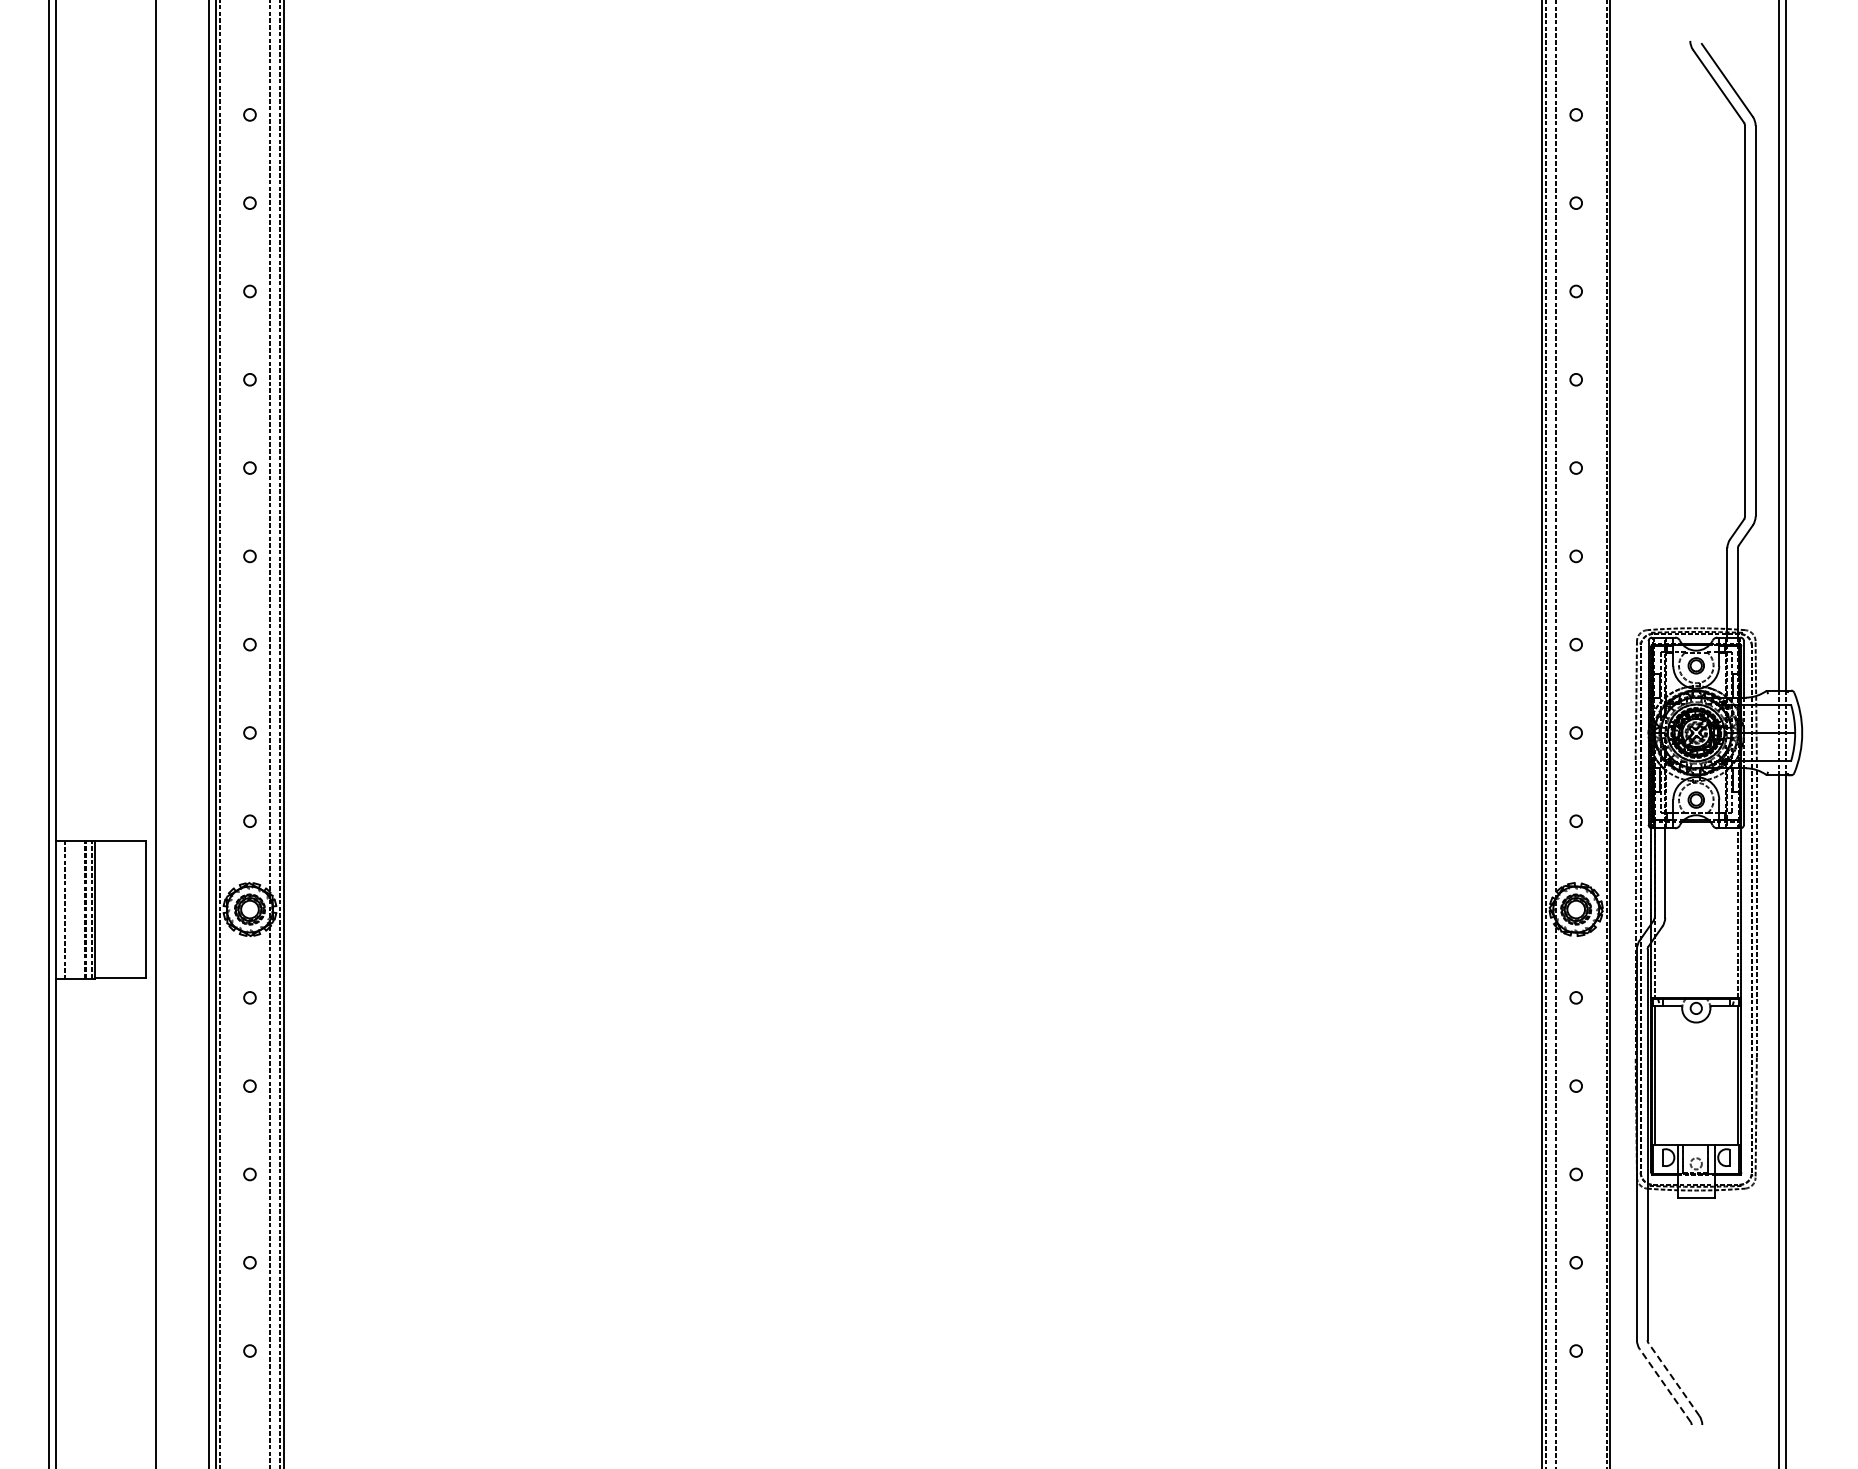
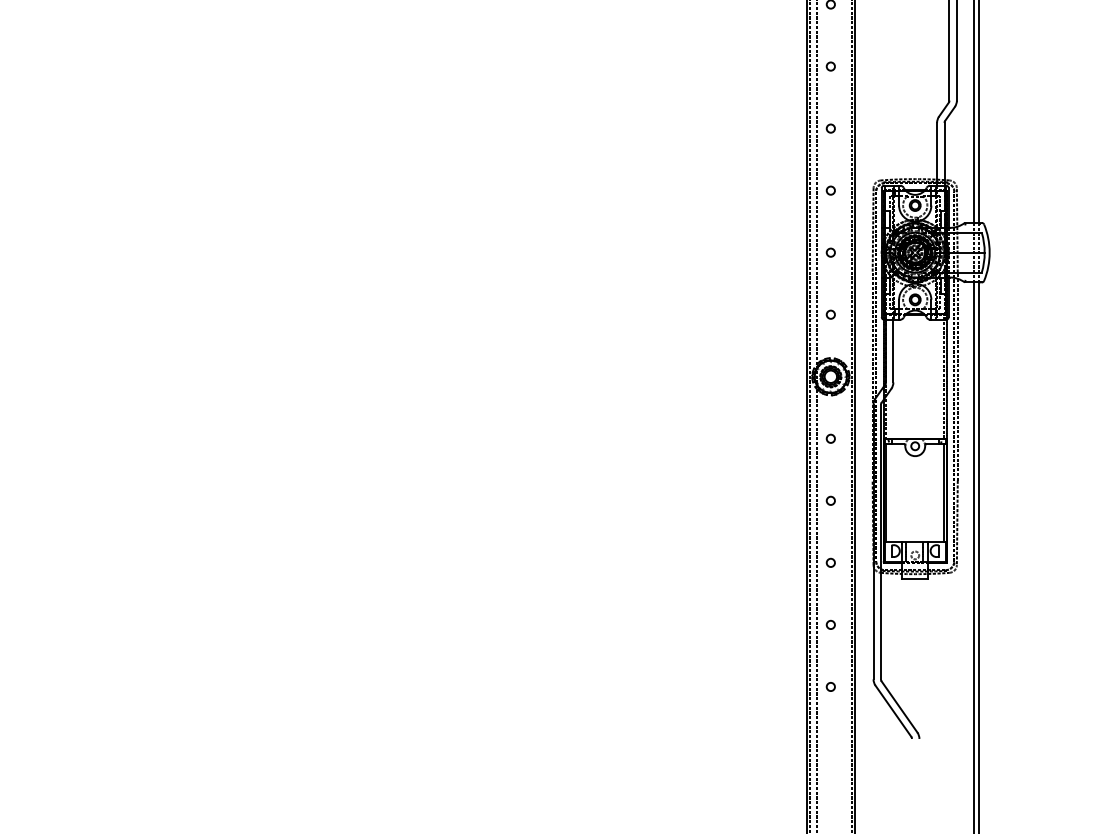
line: (1673, 1379) -> (899, 706), dashed -> solid
line: (1665, 1385) -> (893, 711), dashed -> solid

